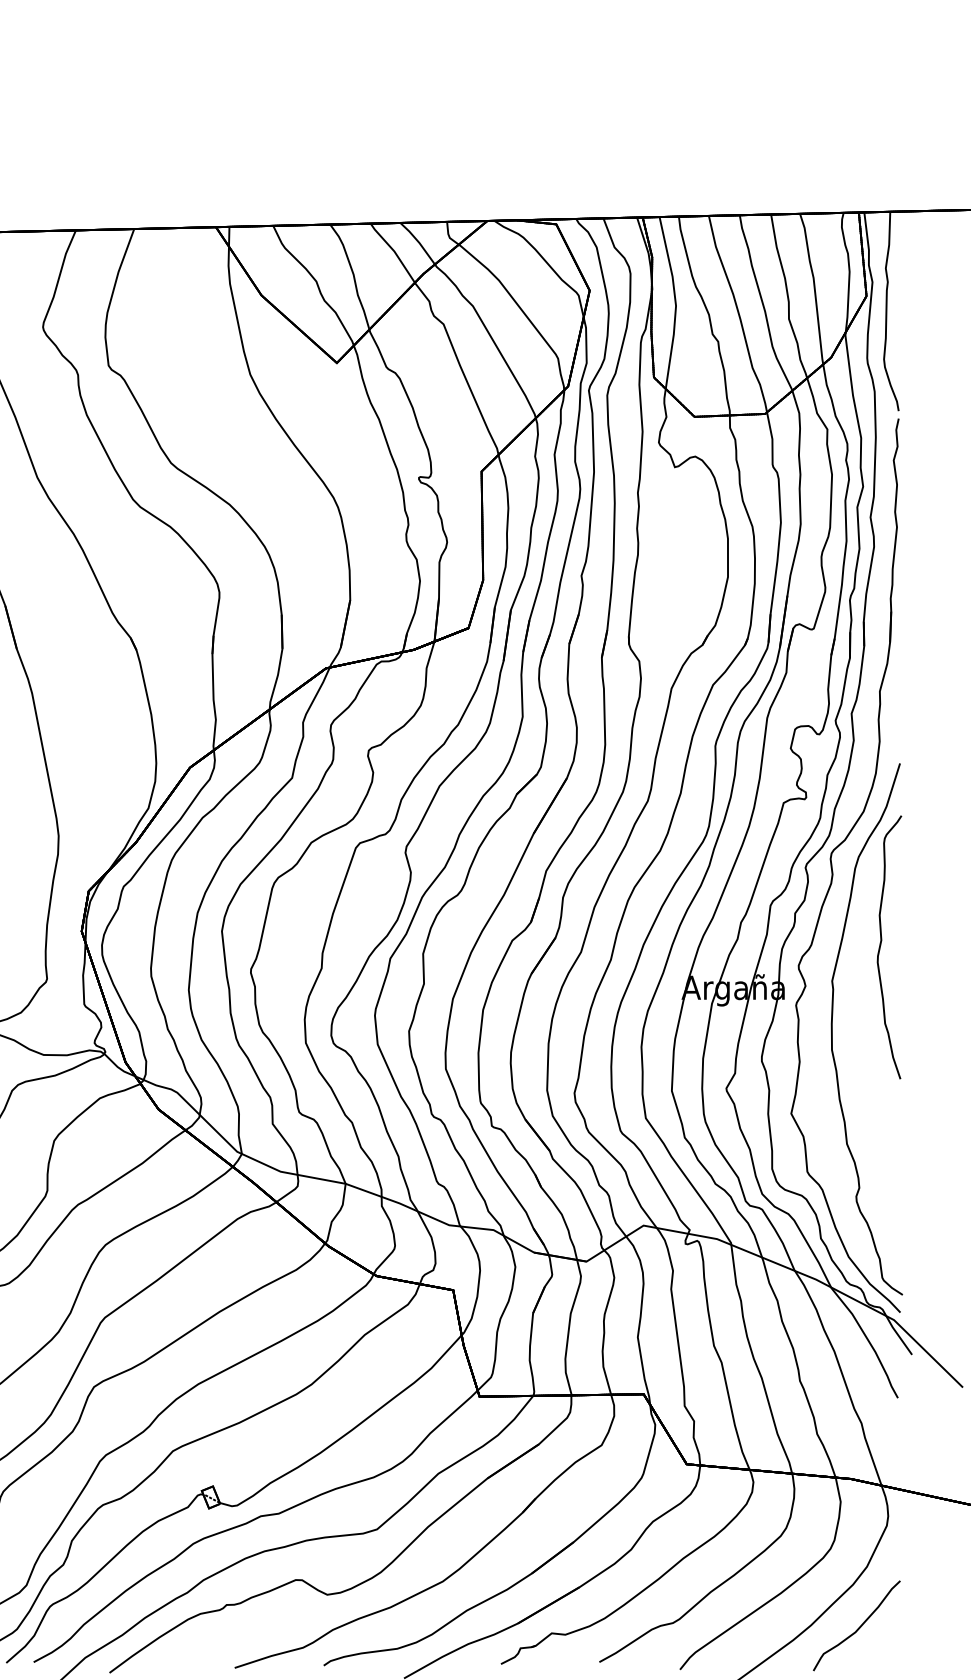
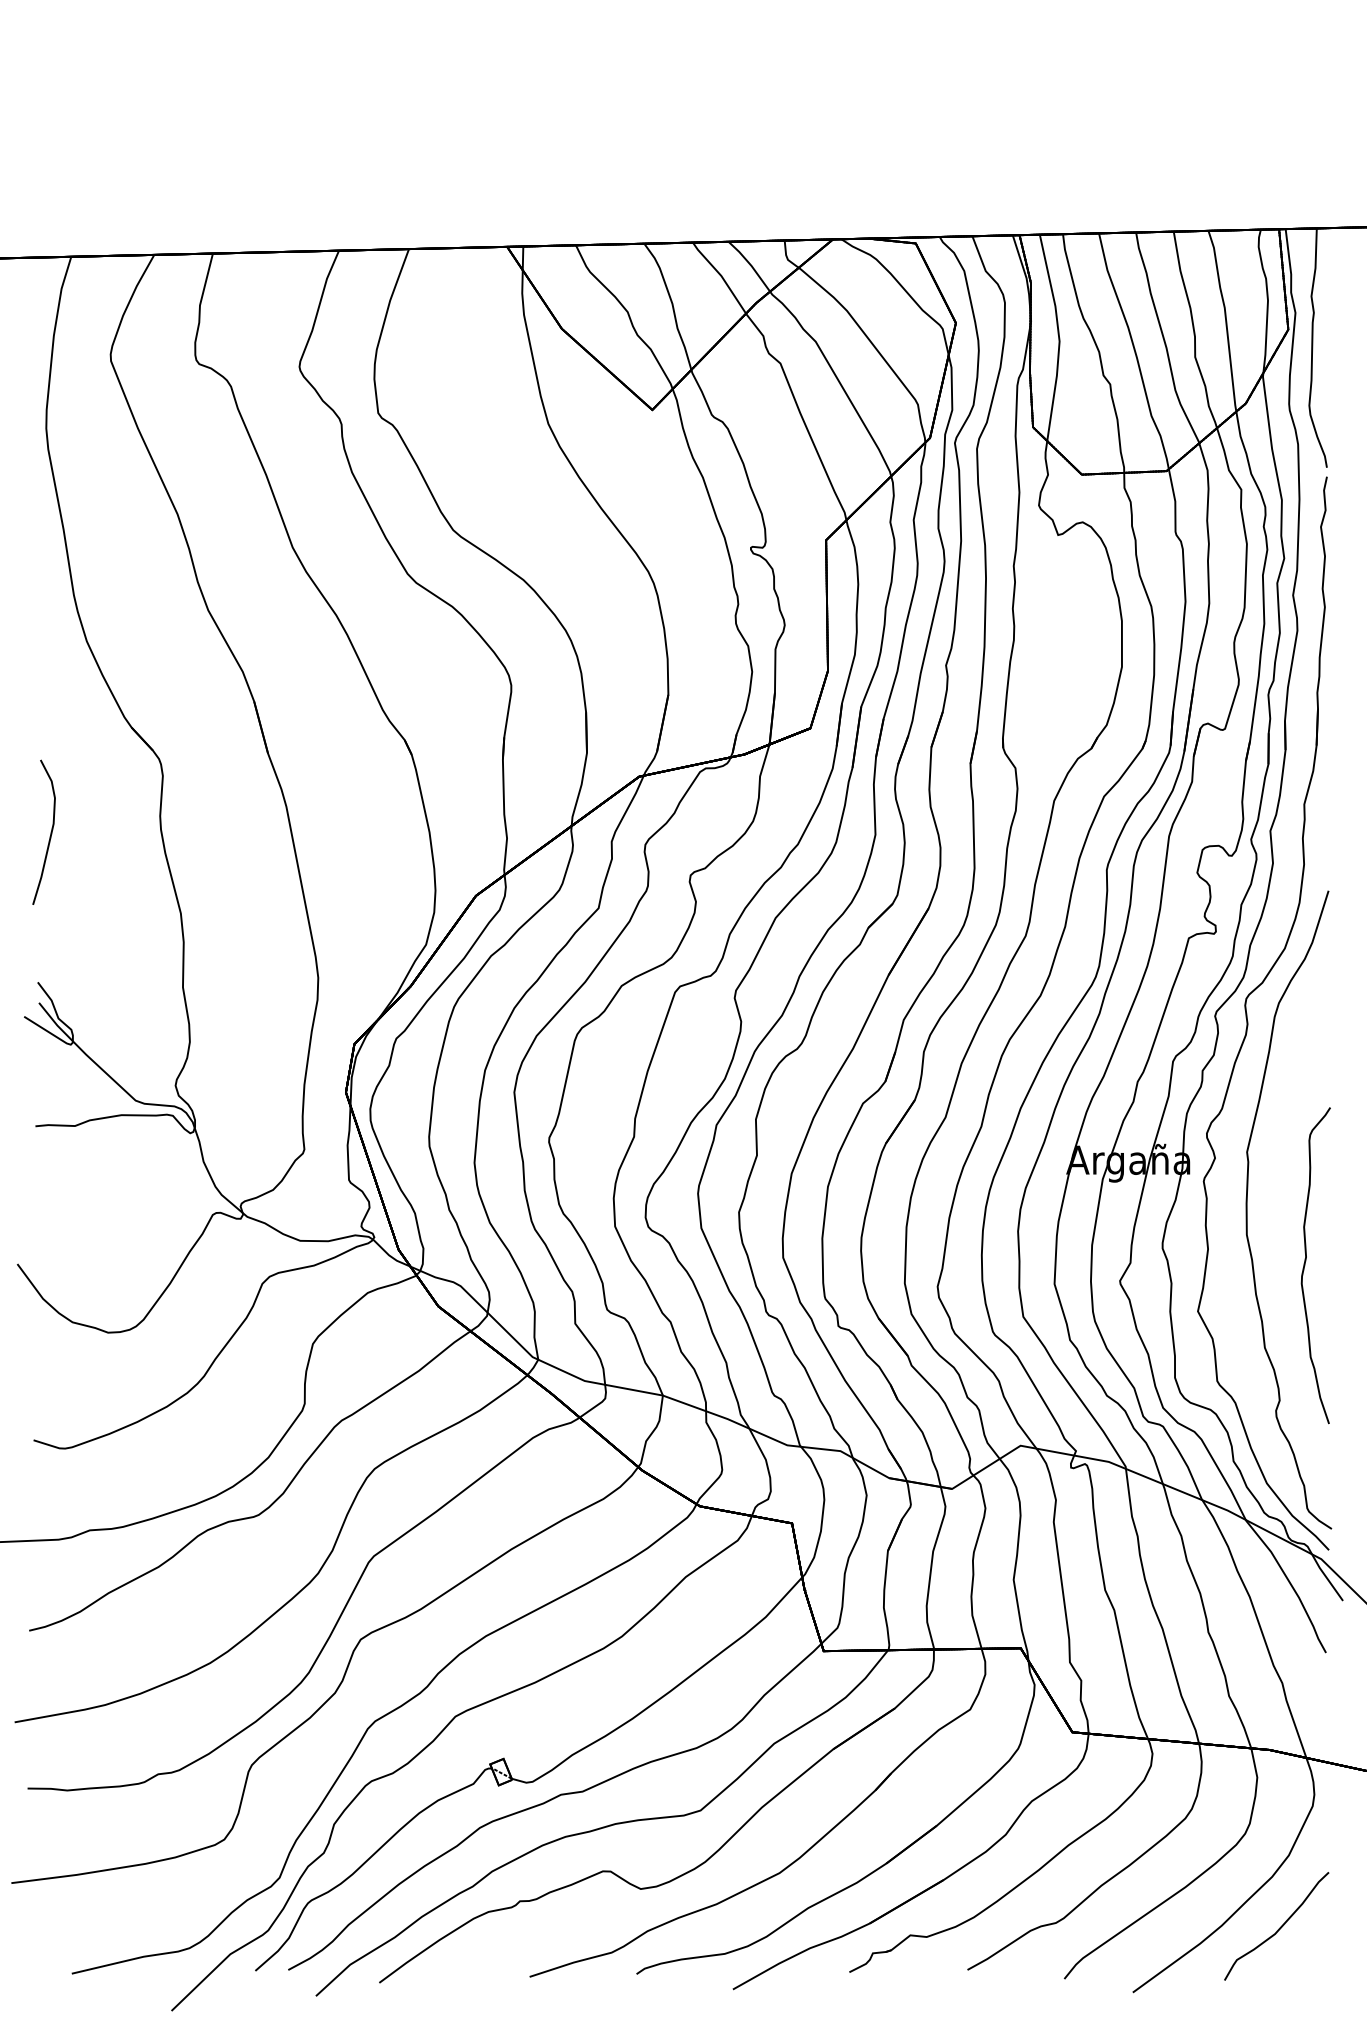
part: (881, 943) -> (1306, 1261), moved

